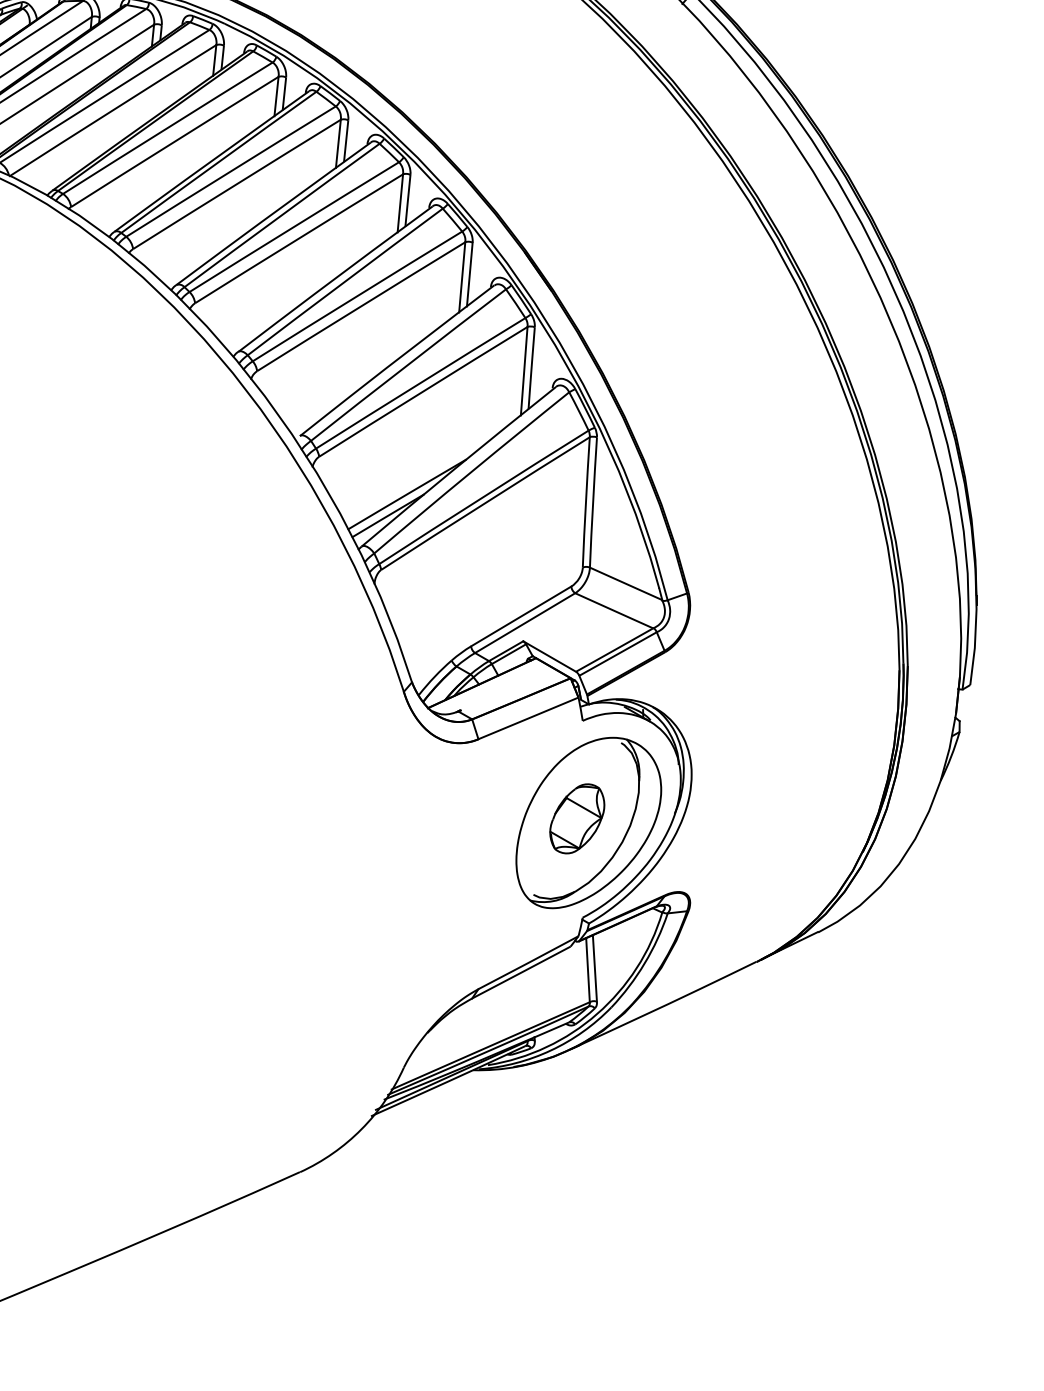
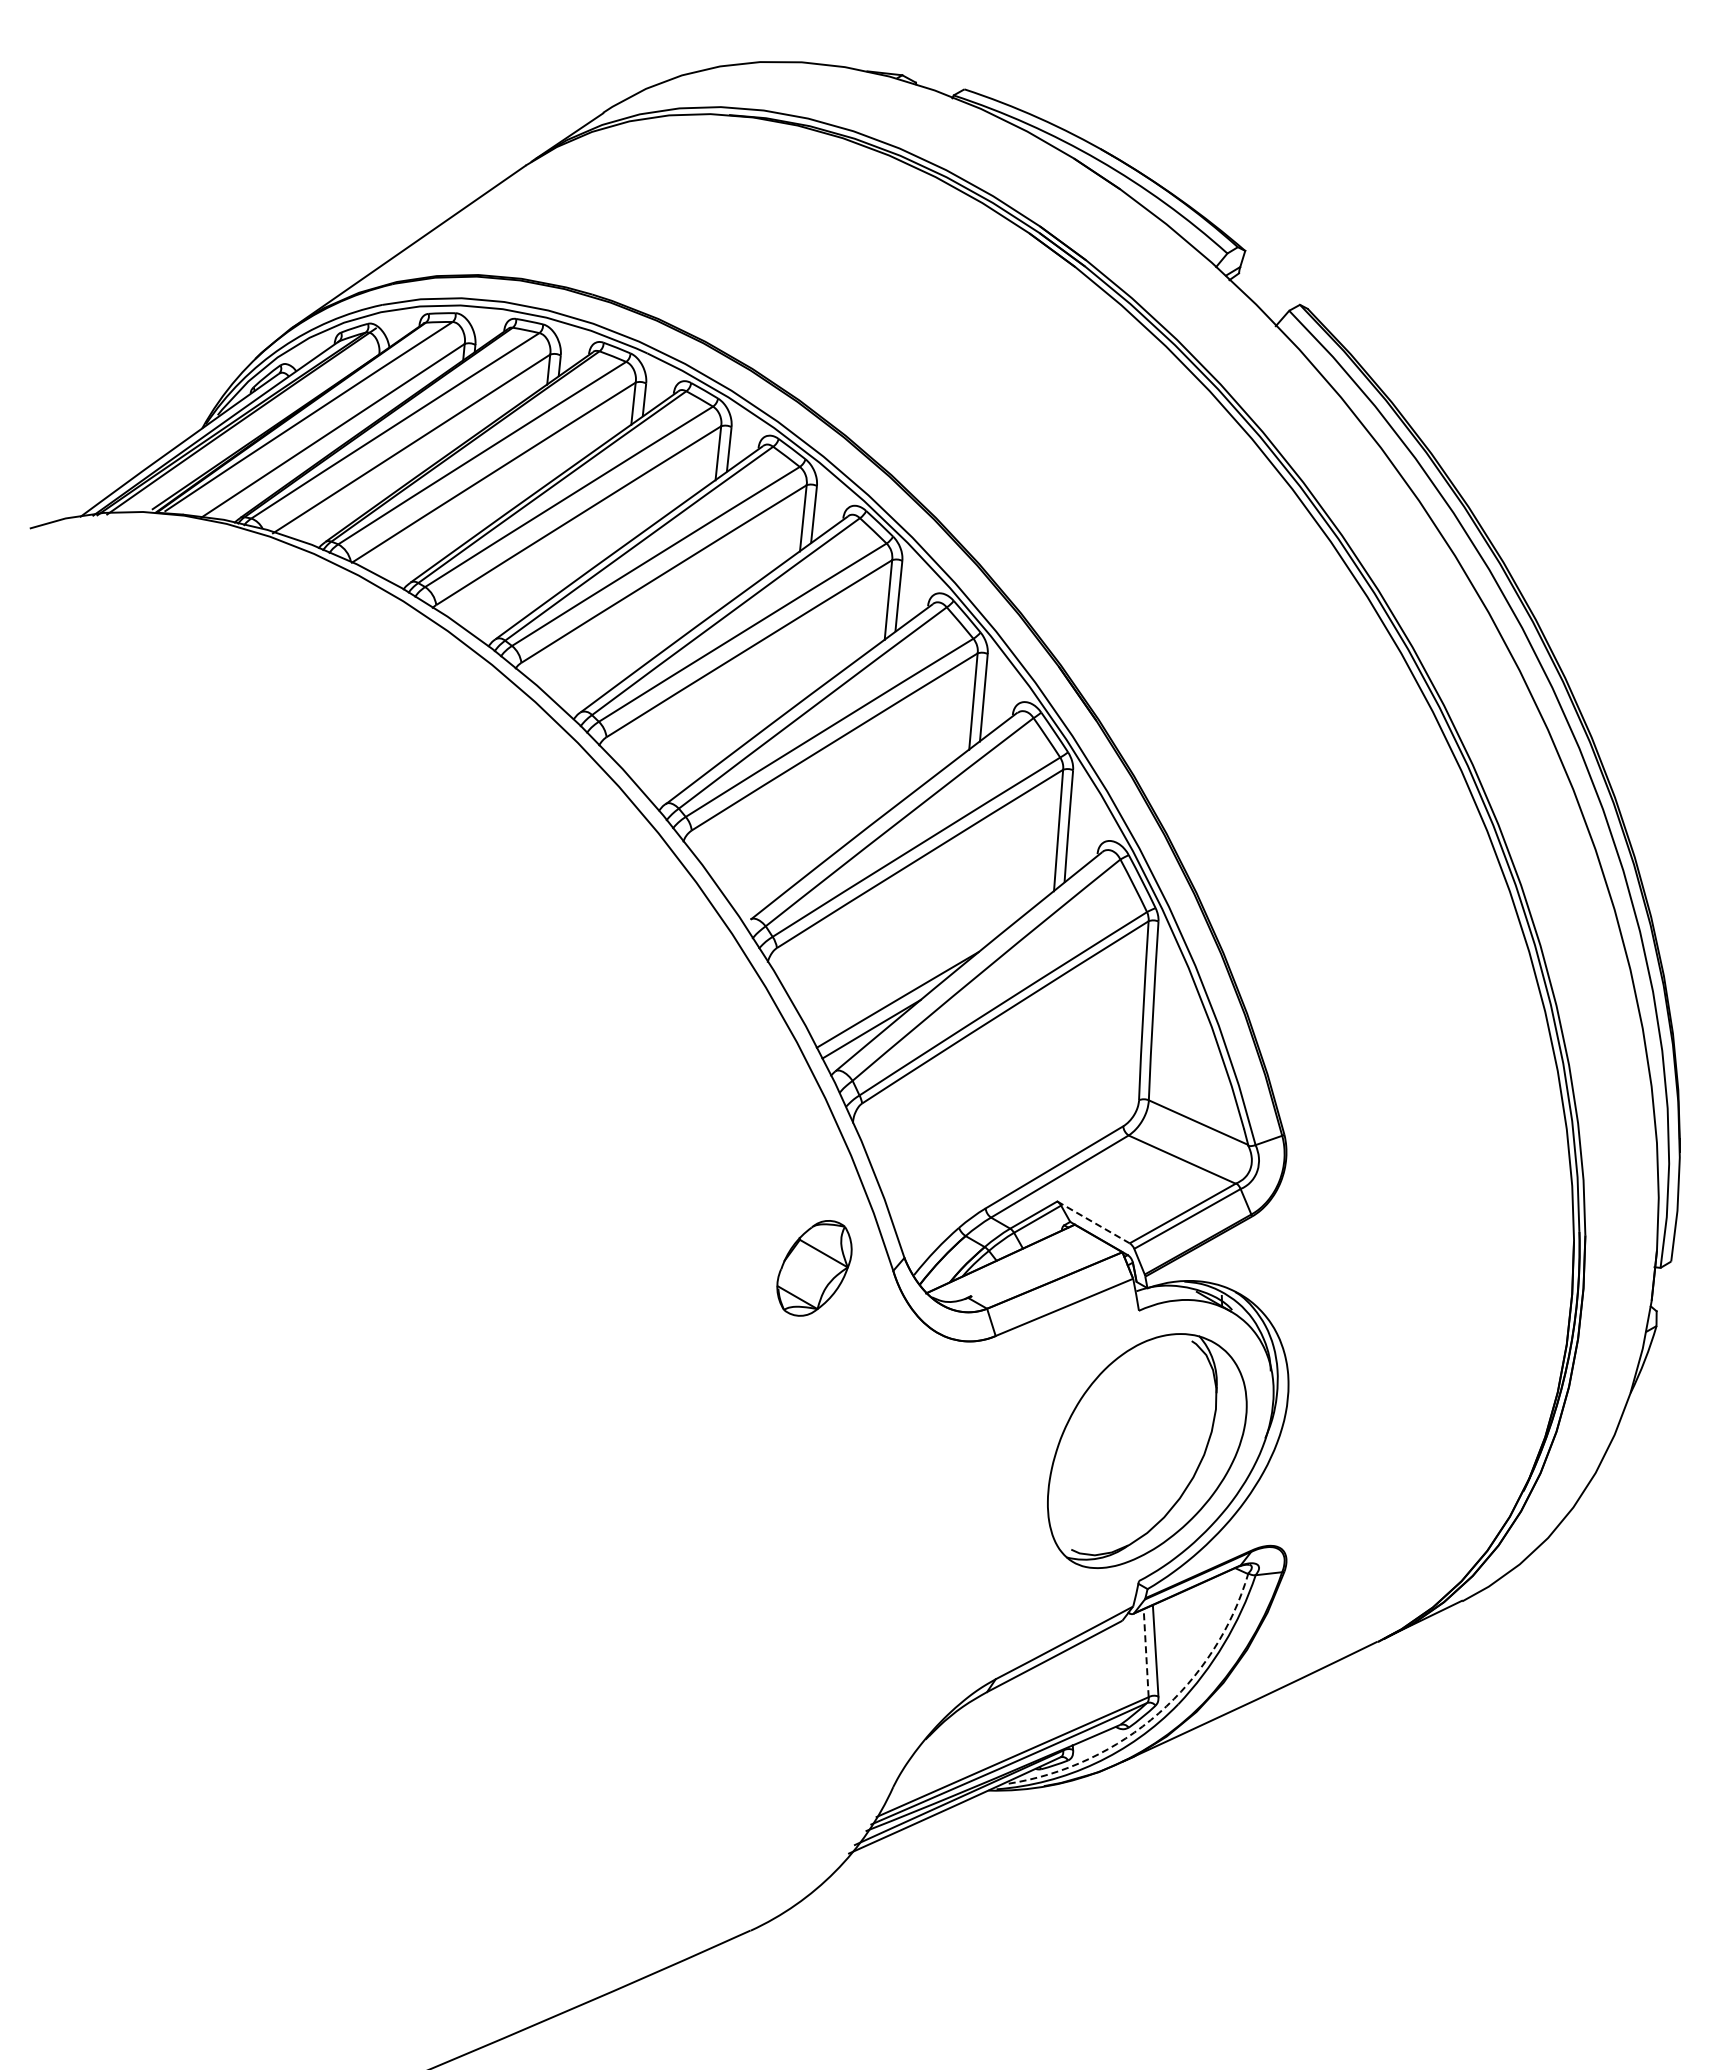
line: (549, 656) -> (1093, 1222), solid -> dashed
part: (577, 818) -> (814, 1268), moved
line: (588, 969) -> (1146, 1652), solid -> dashed
arc: (596, 1014) -> (1158, 1713), solid -> dashed

